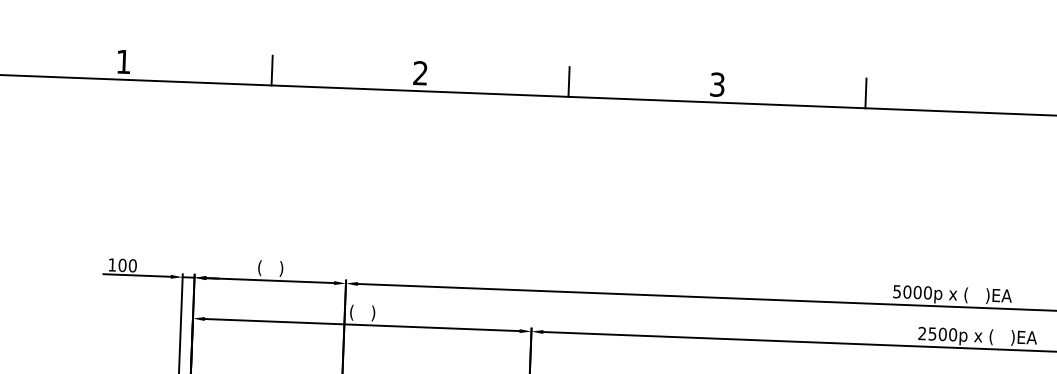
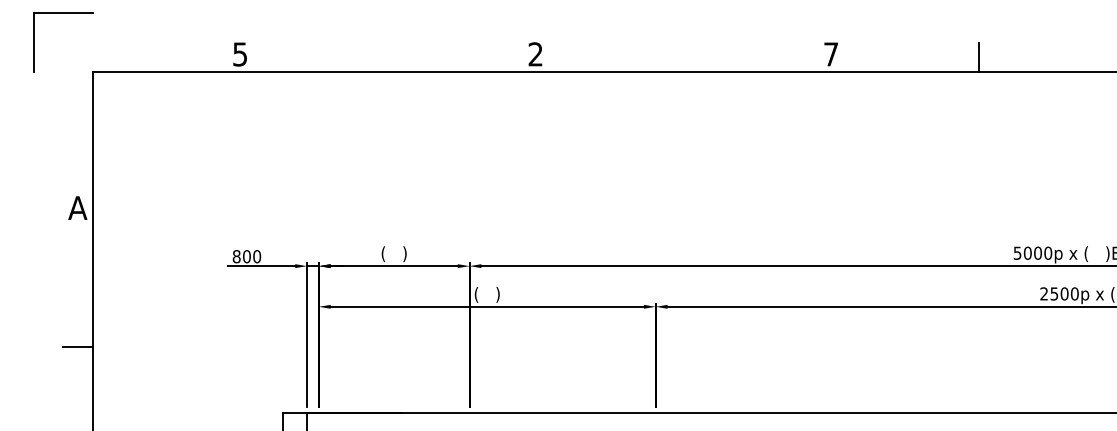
text: (122, 61) -> (239, 54), 1 -> 5
line: (272, 70) -> (388, 57), removed
line: (568, 82) -> (683, 57), removed
text: (717, 84) -> (831, 54), 3 -> 7
text: (112, 264) -> (236, 256), 100 -> 800

